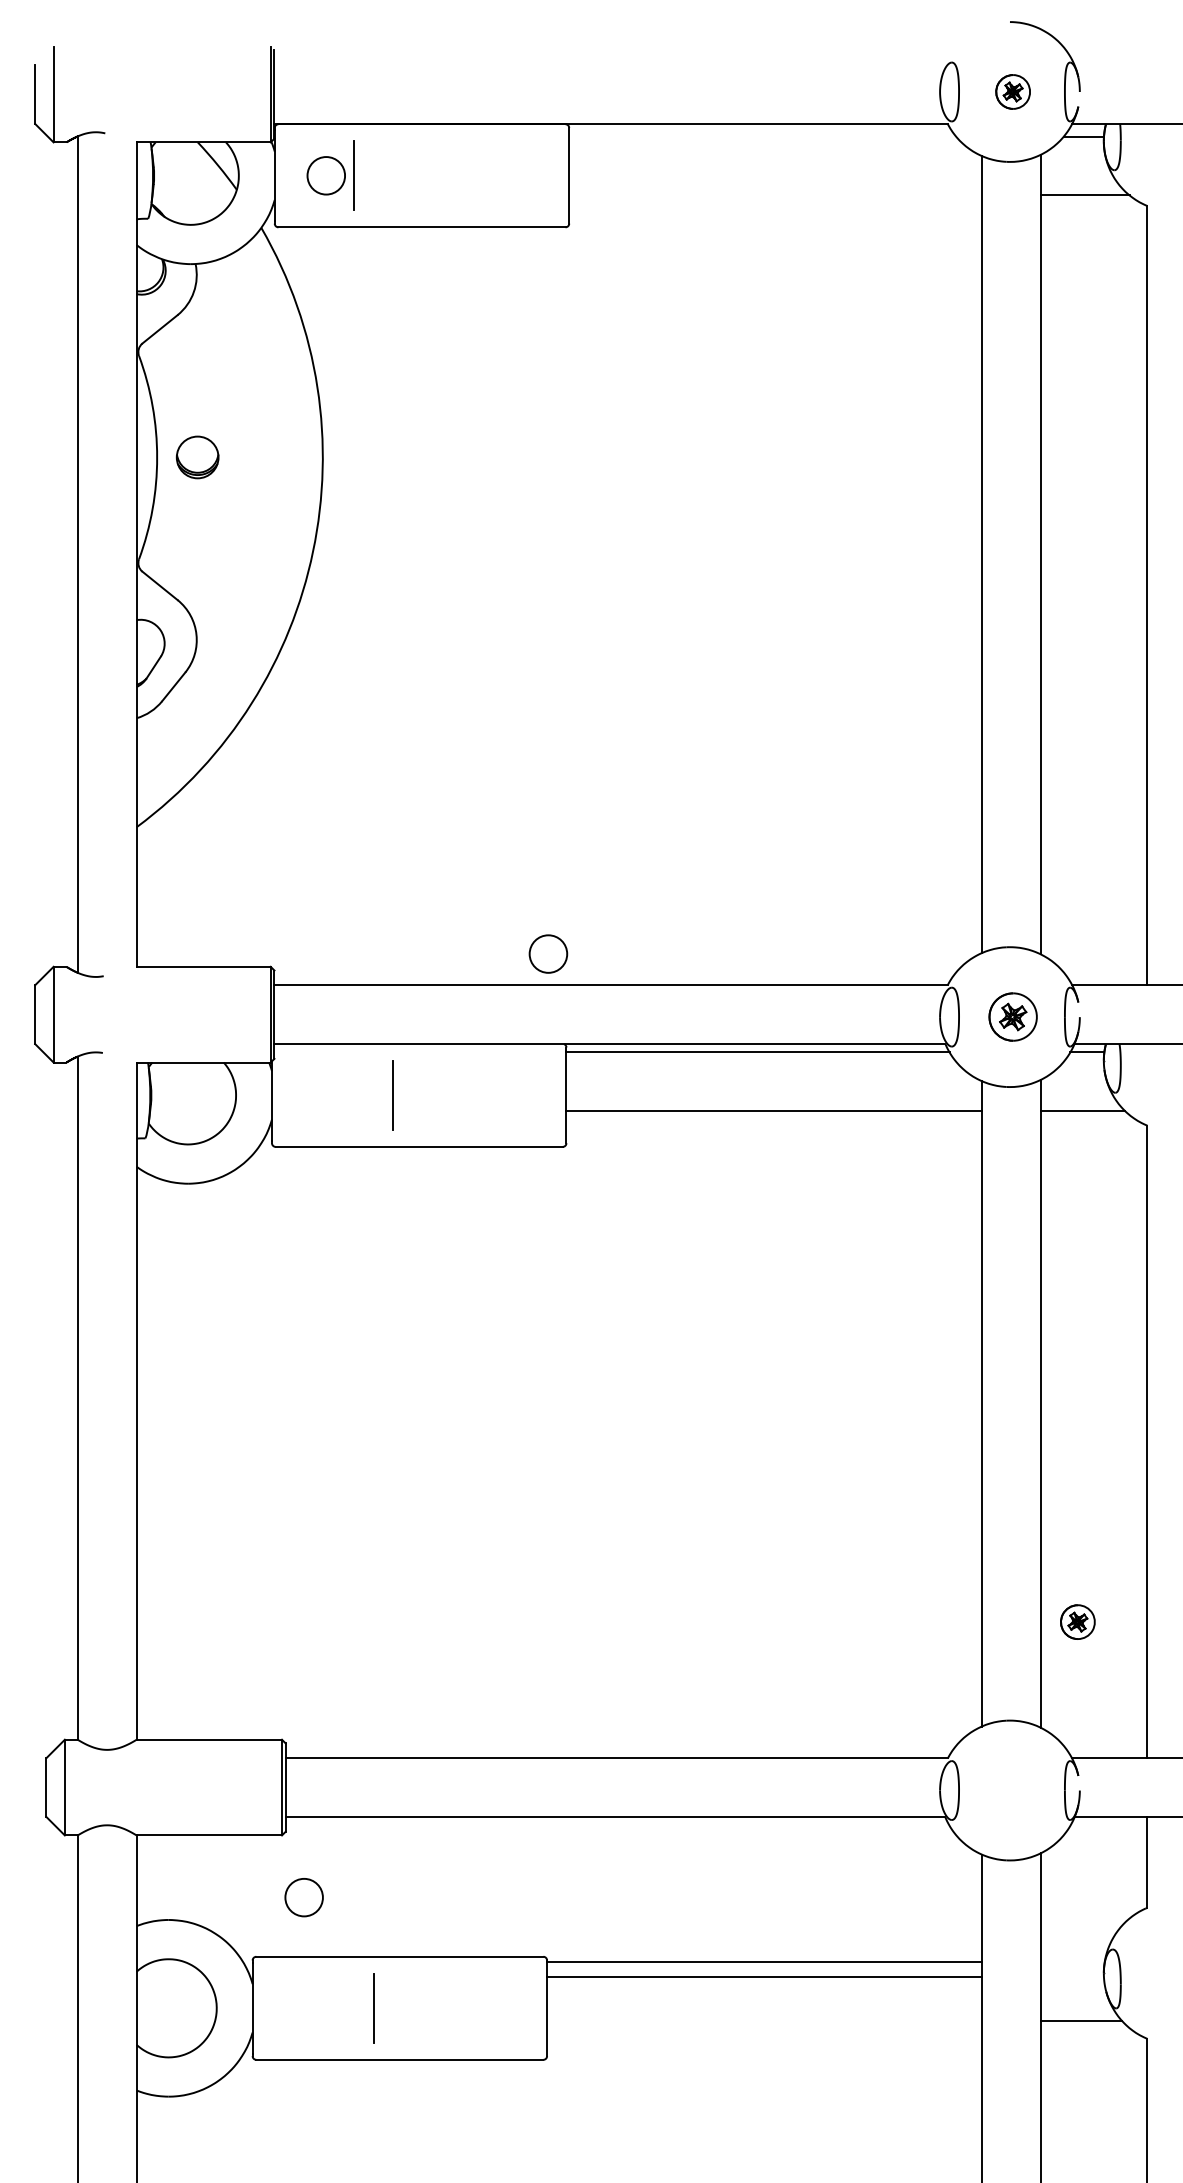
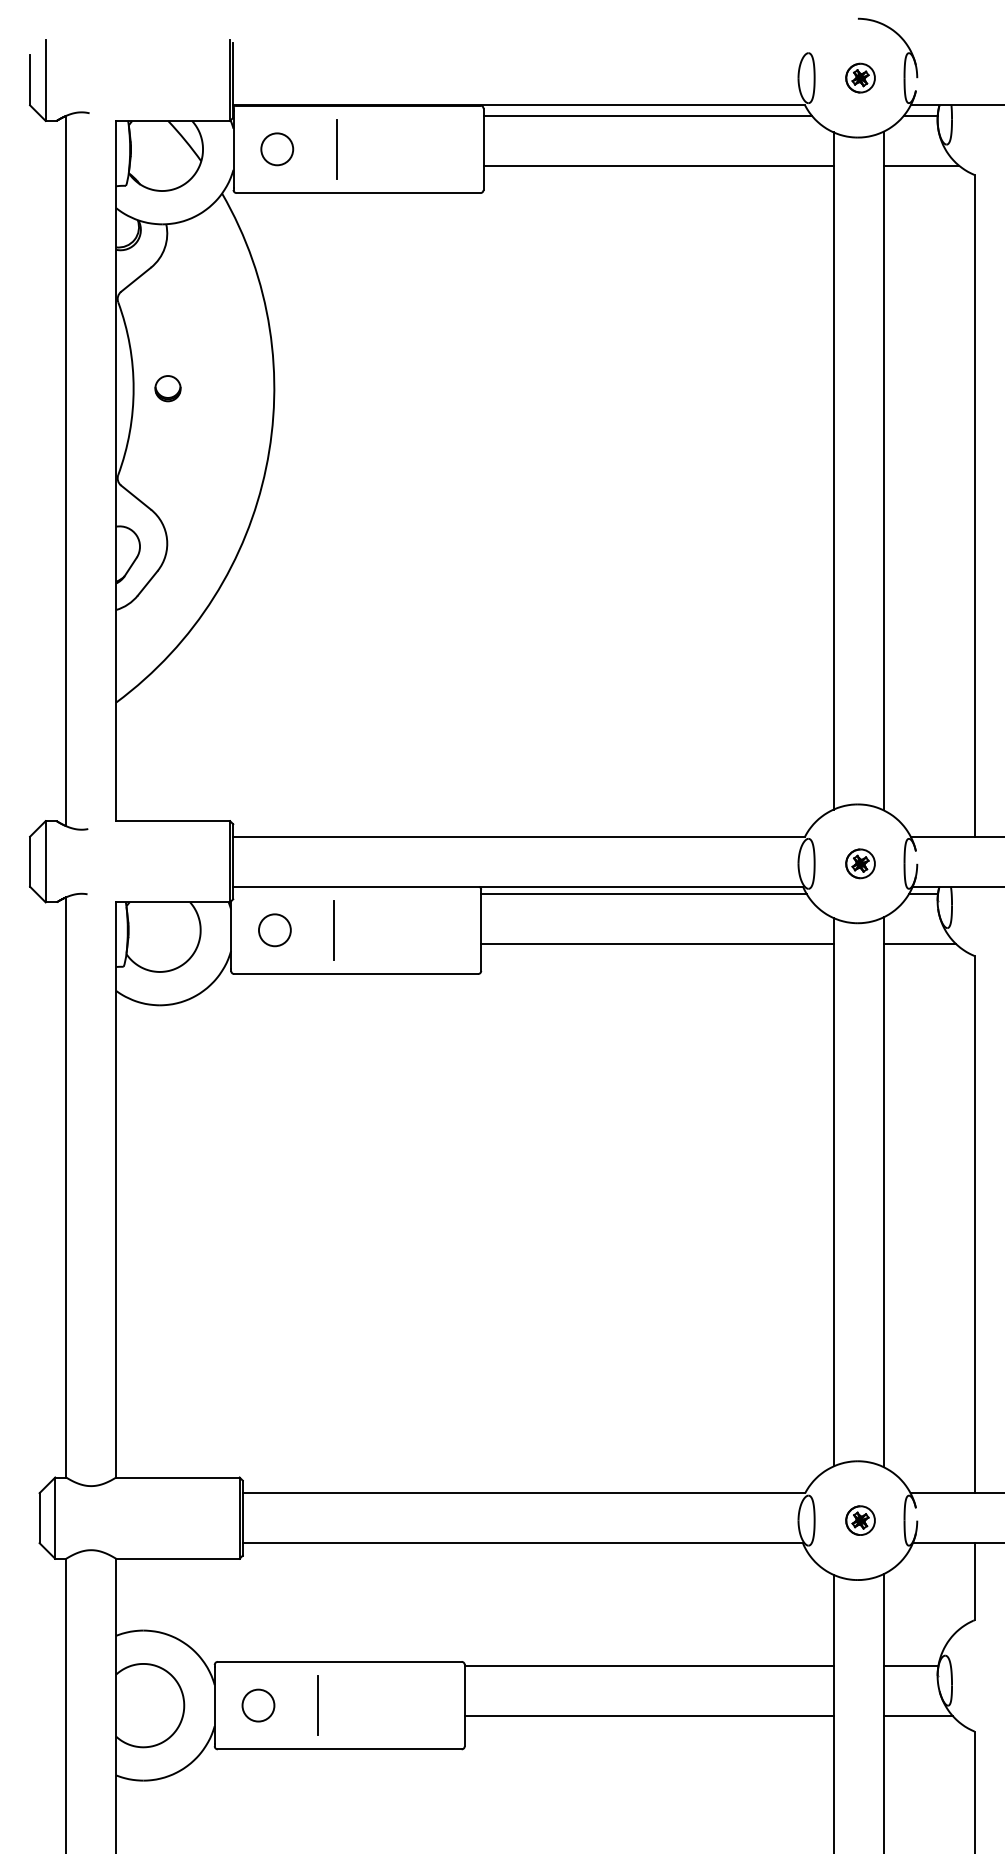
line: (762, 135) -> (647, 115), added
line: (353, 175) -> (336, 149), moved
line: (775, 196) -> (658, 166), added
part: (197, 457) -> (167, 388), size x0.71
circle: (547, 954) -> (274, 930), moved
part: (1013, 1016) -> (860, 863), size x0.71
part: (1077, 1621) -> (860, 1520), moved
circle: (304, 1897) -> (258, 1705), moved
line: (1071, 1962) -> (910, 1666), added
line: (763, 1977) -> (648, 1716), moved

